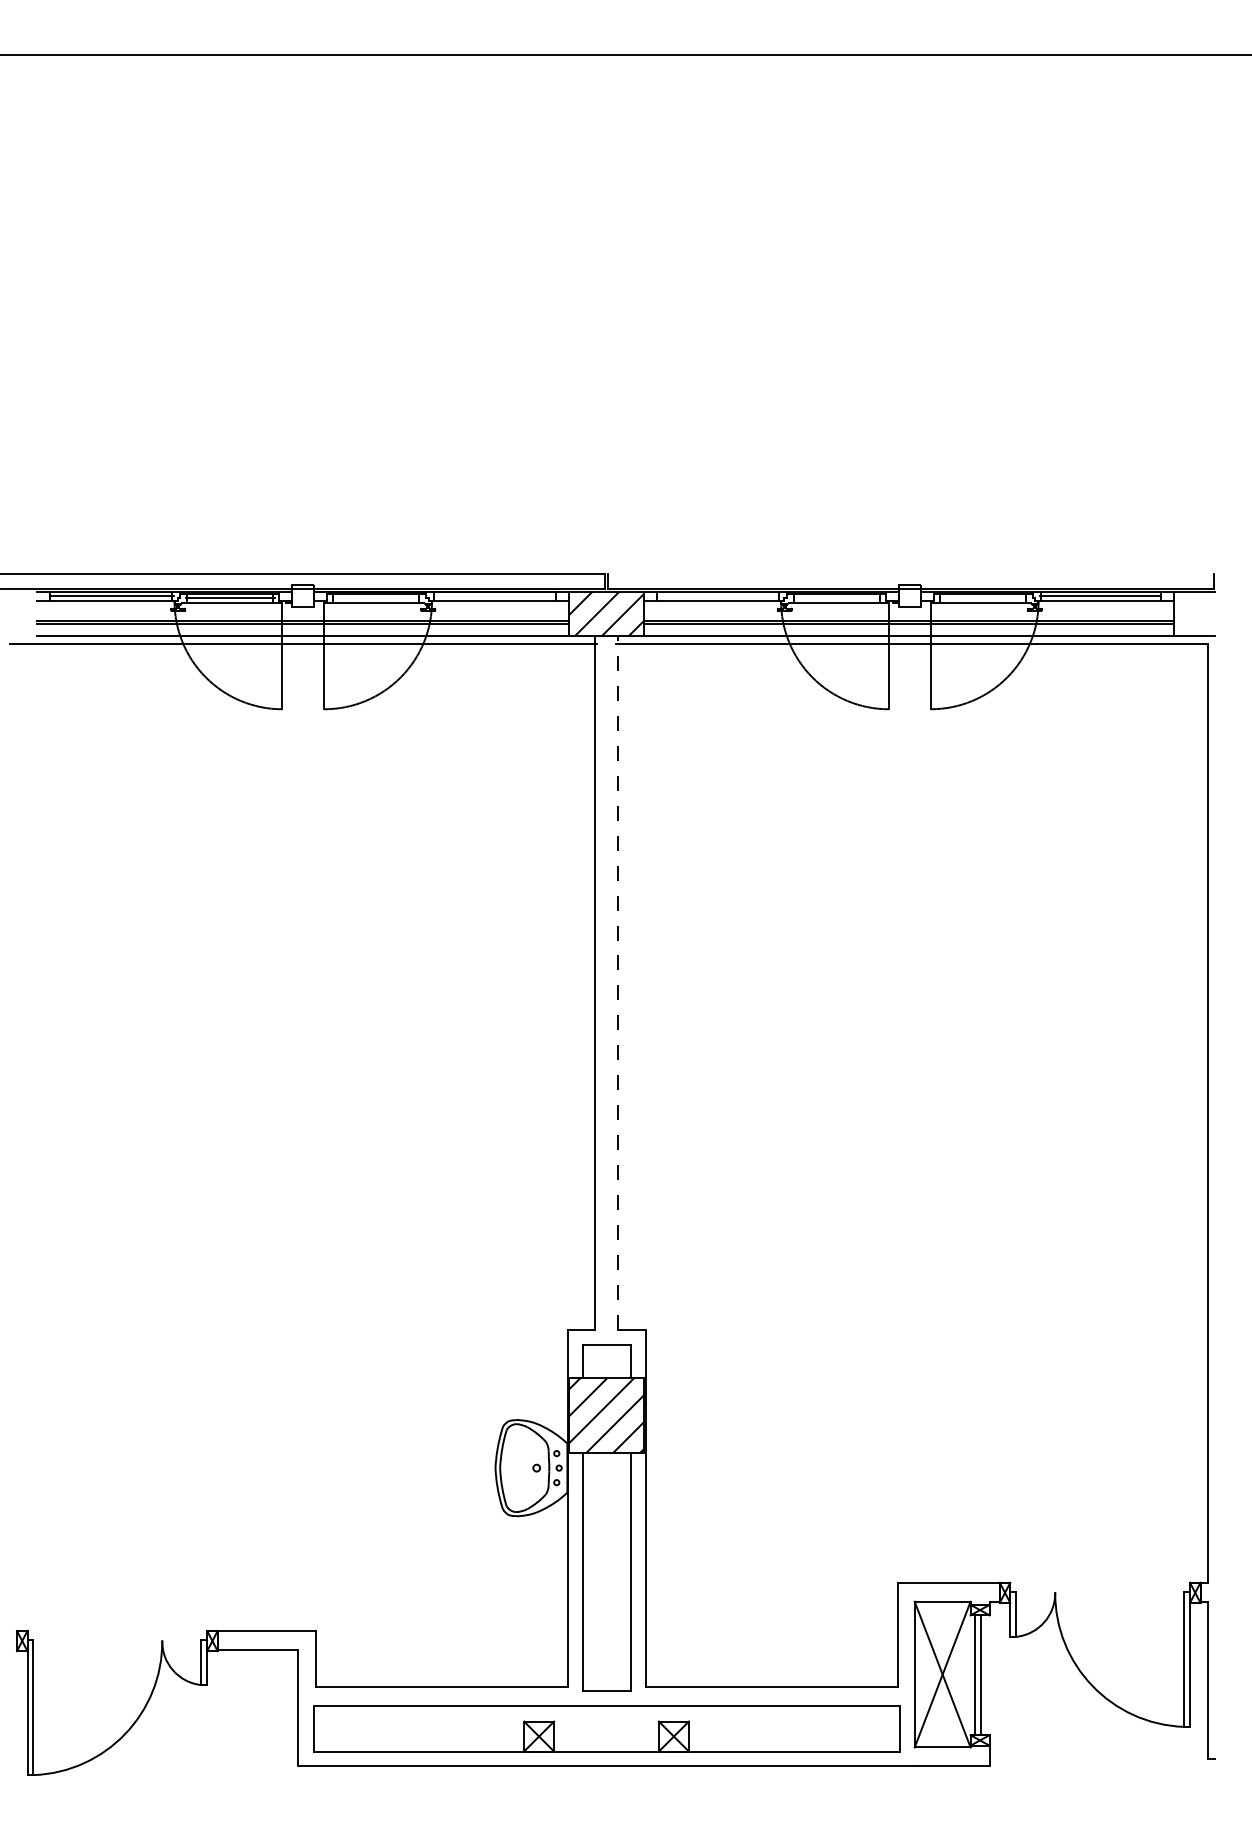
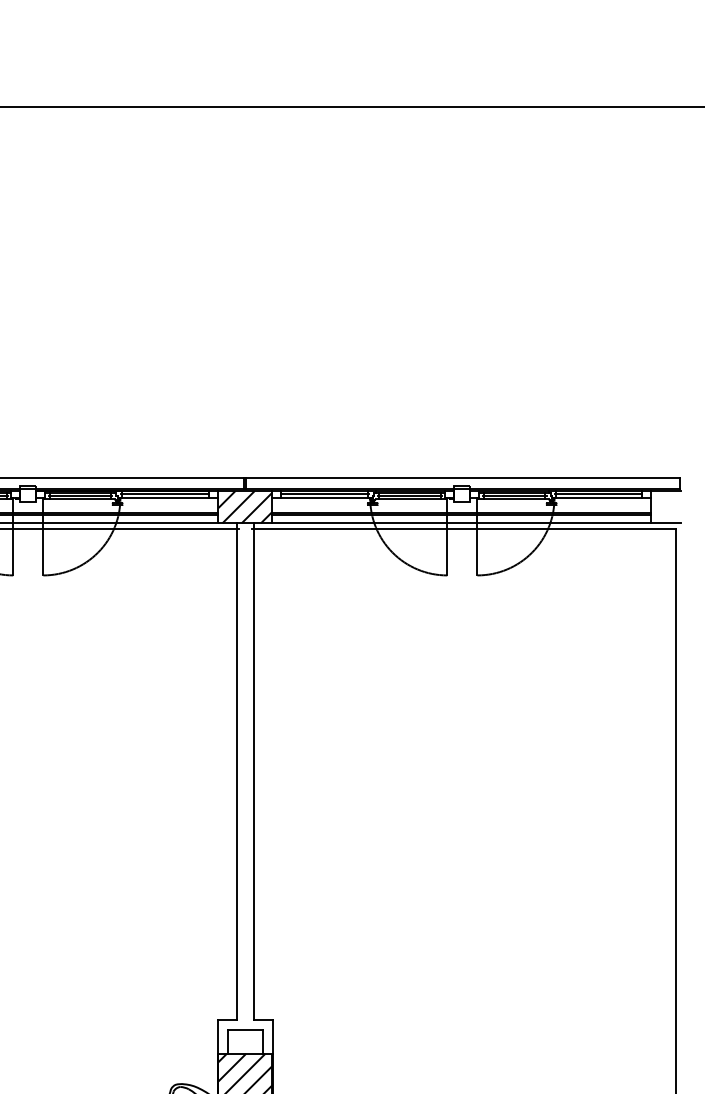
line: (910, 573) -> (462, 478), added
line: (494, 596) -> (165, 494), added
line: (718, 596) -> (325, 494), added
line: (375, 598) -> (79, 496), added
line: (836, 598) -> (409, 496), added
line: (982, 598) -> (514, 496), added
line: (618, 983) -> (253, 771), dashed -> solid

